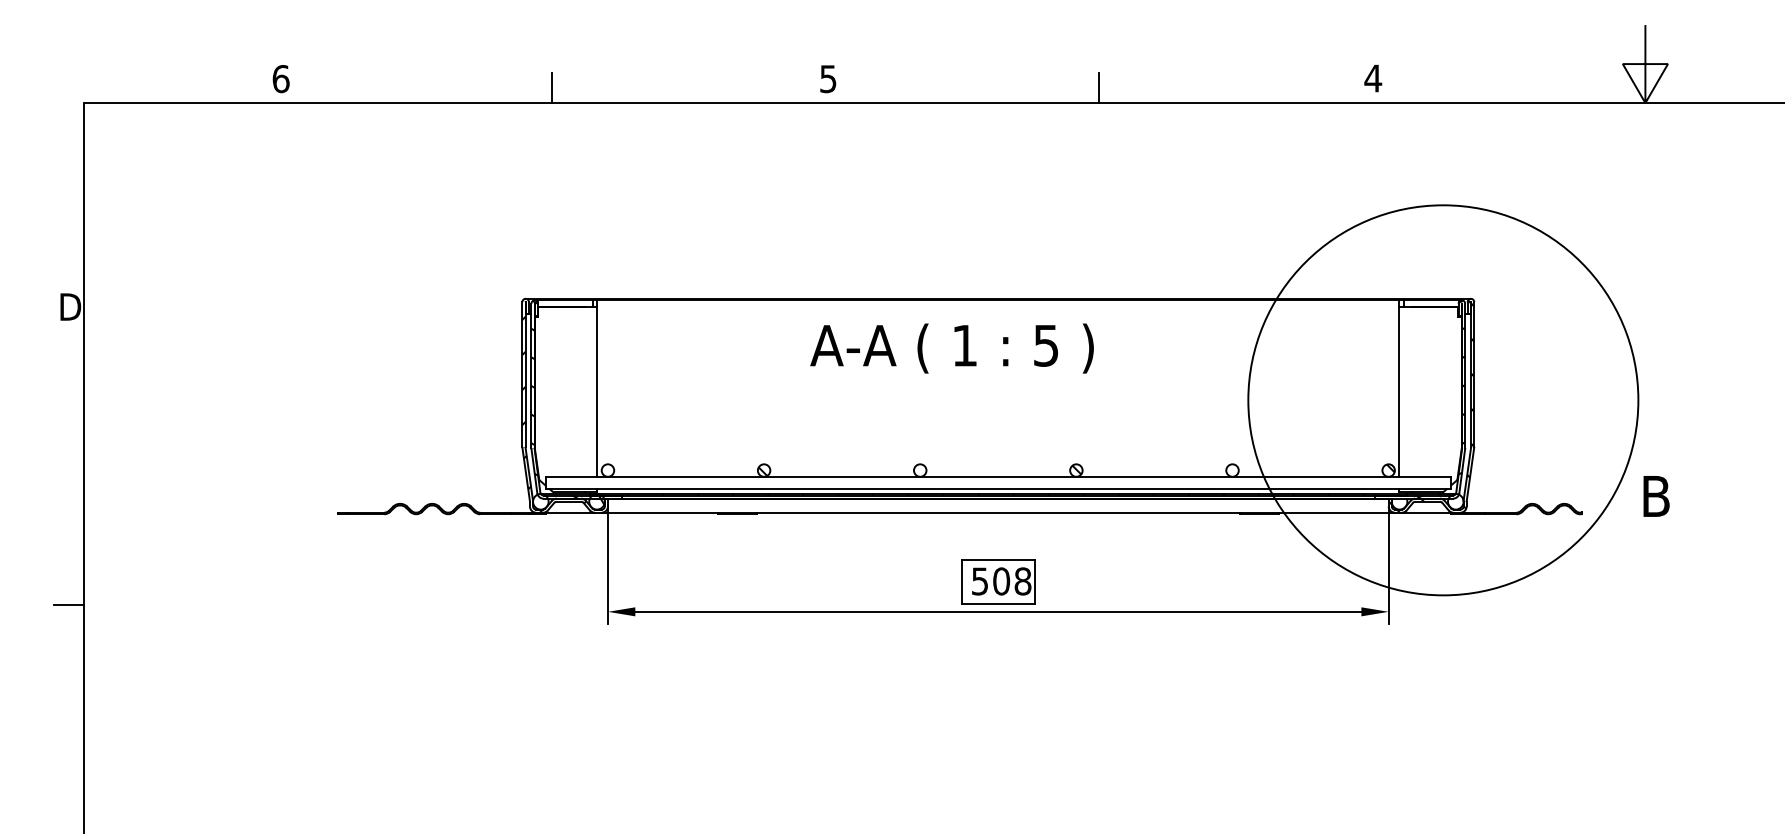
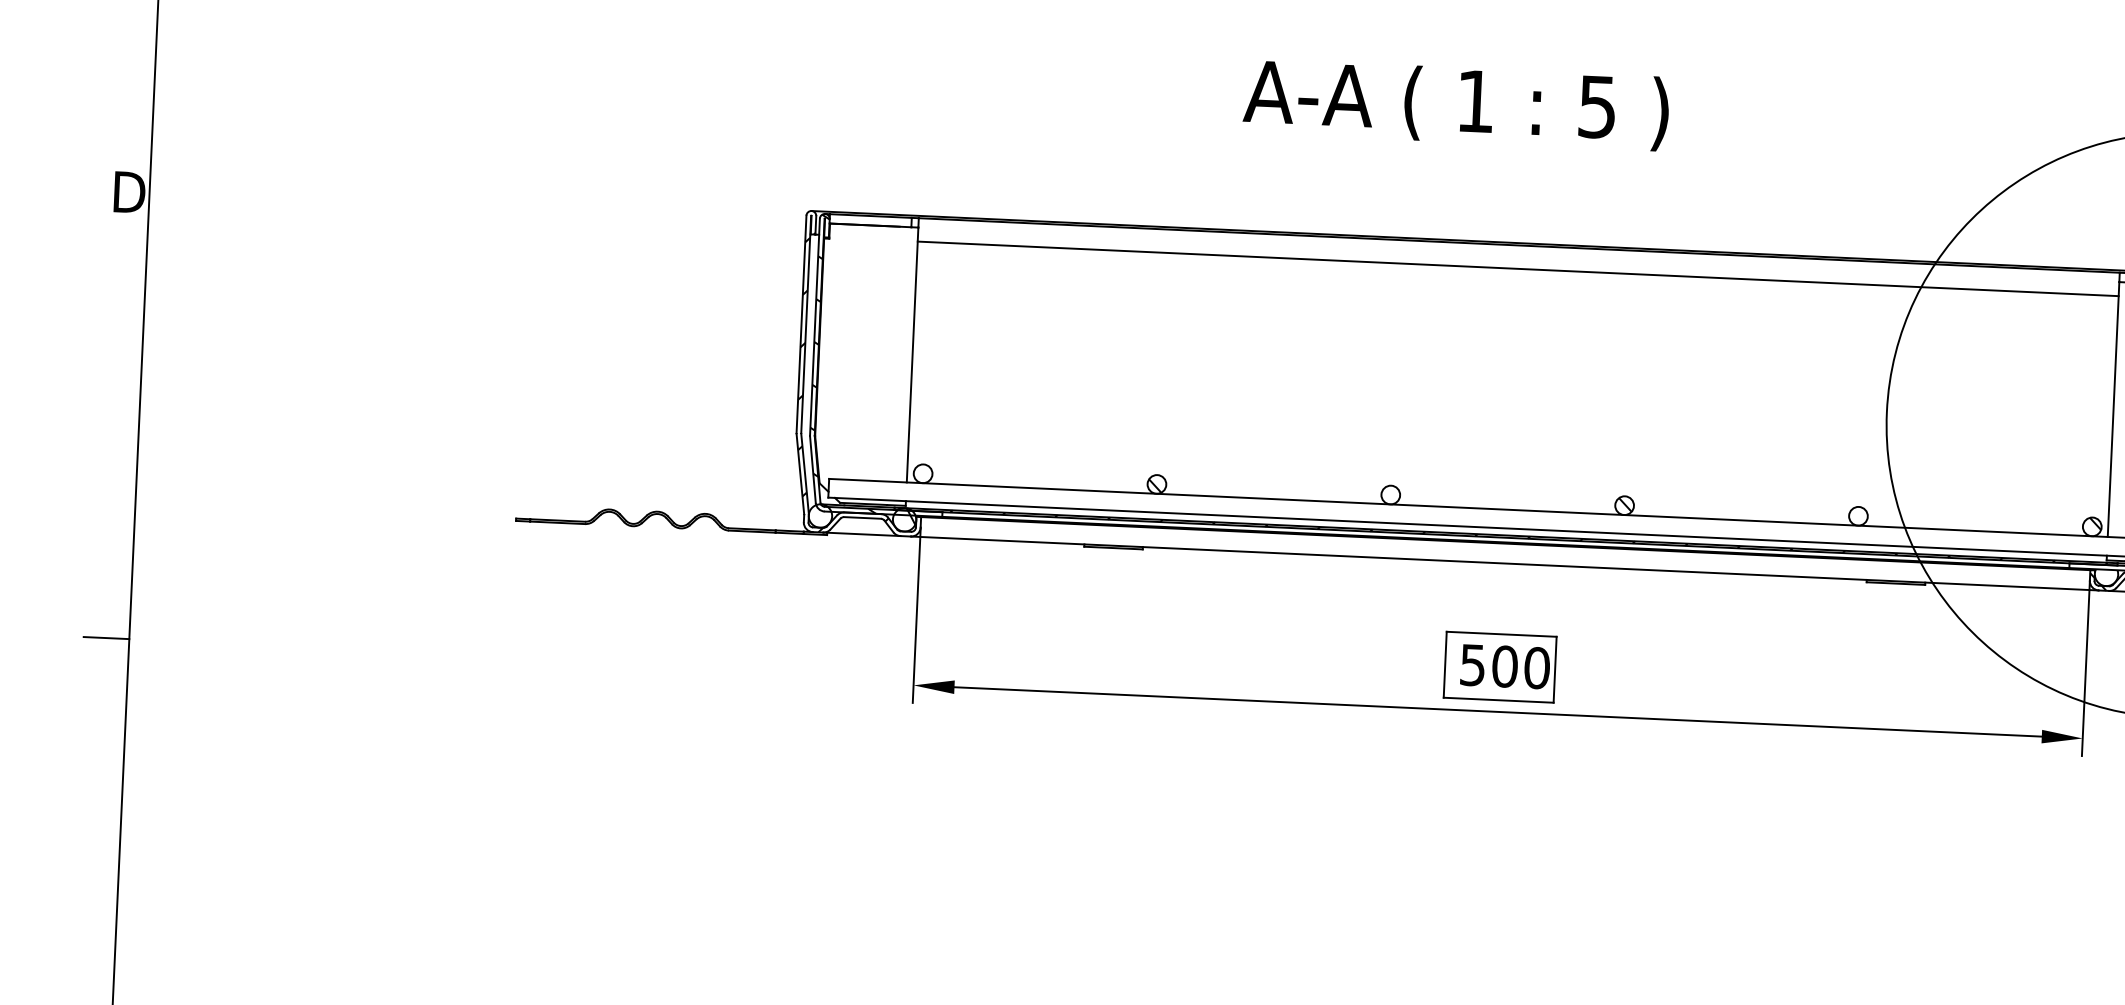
line: (998, 315) -> (1518, 268), added
text: (951, 348) -> (1455, 104), moved
text: (1022, 581) -> (1536, 668), 508 -> 500

